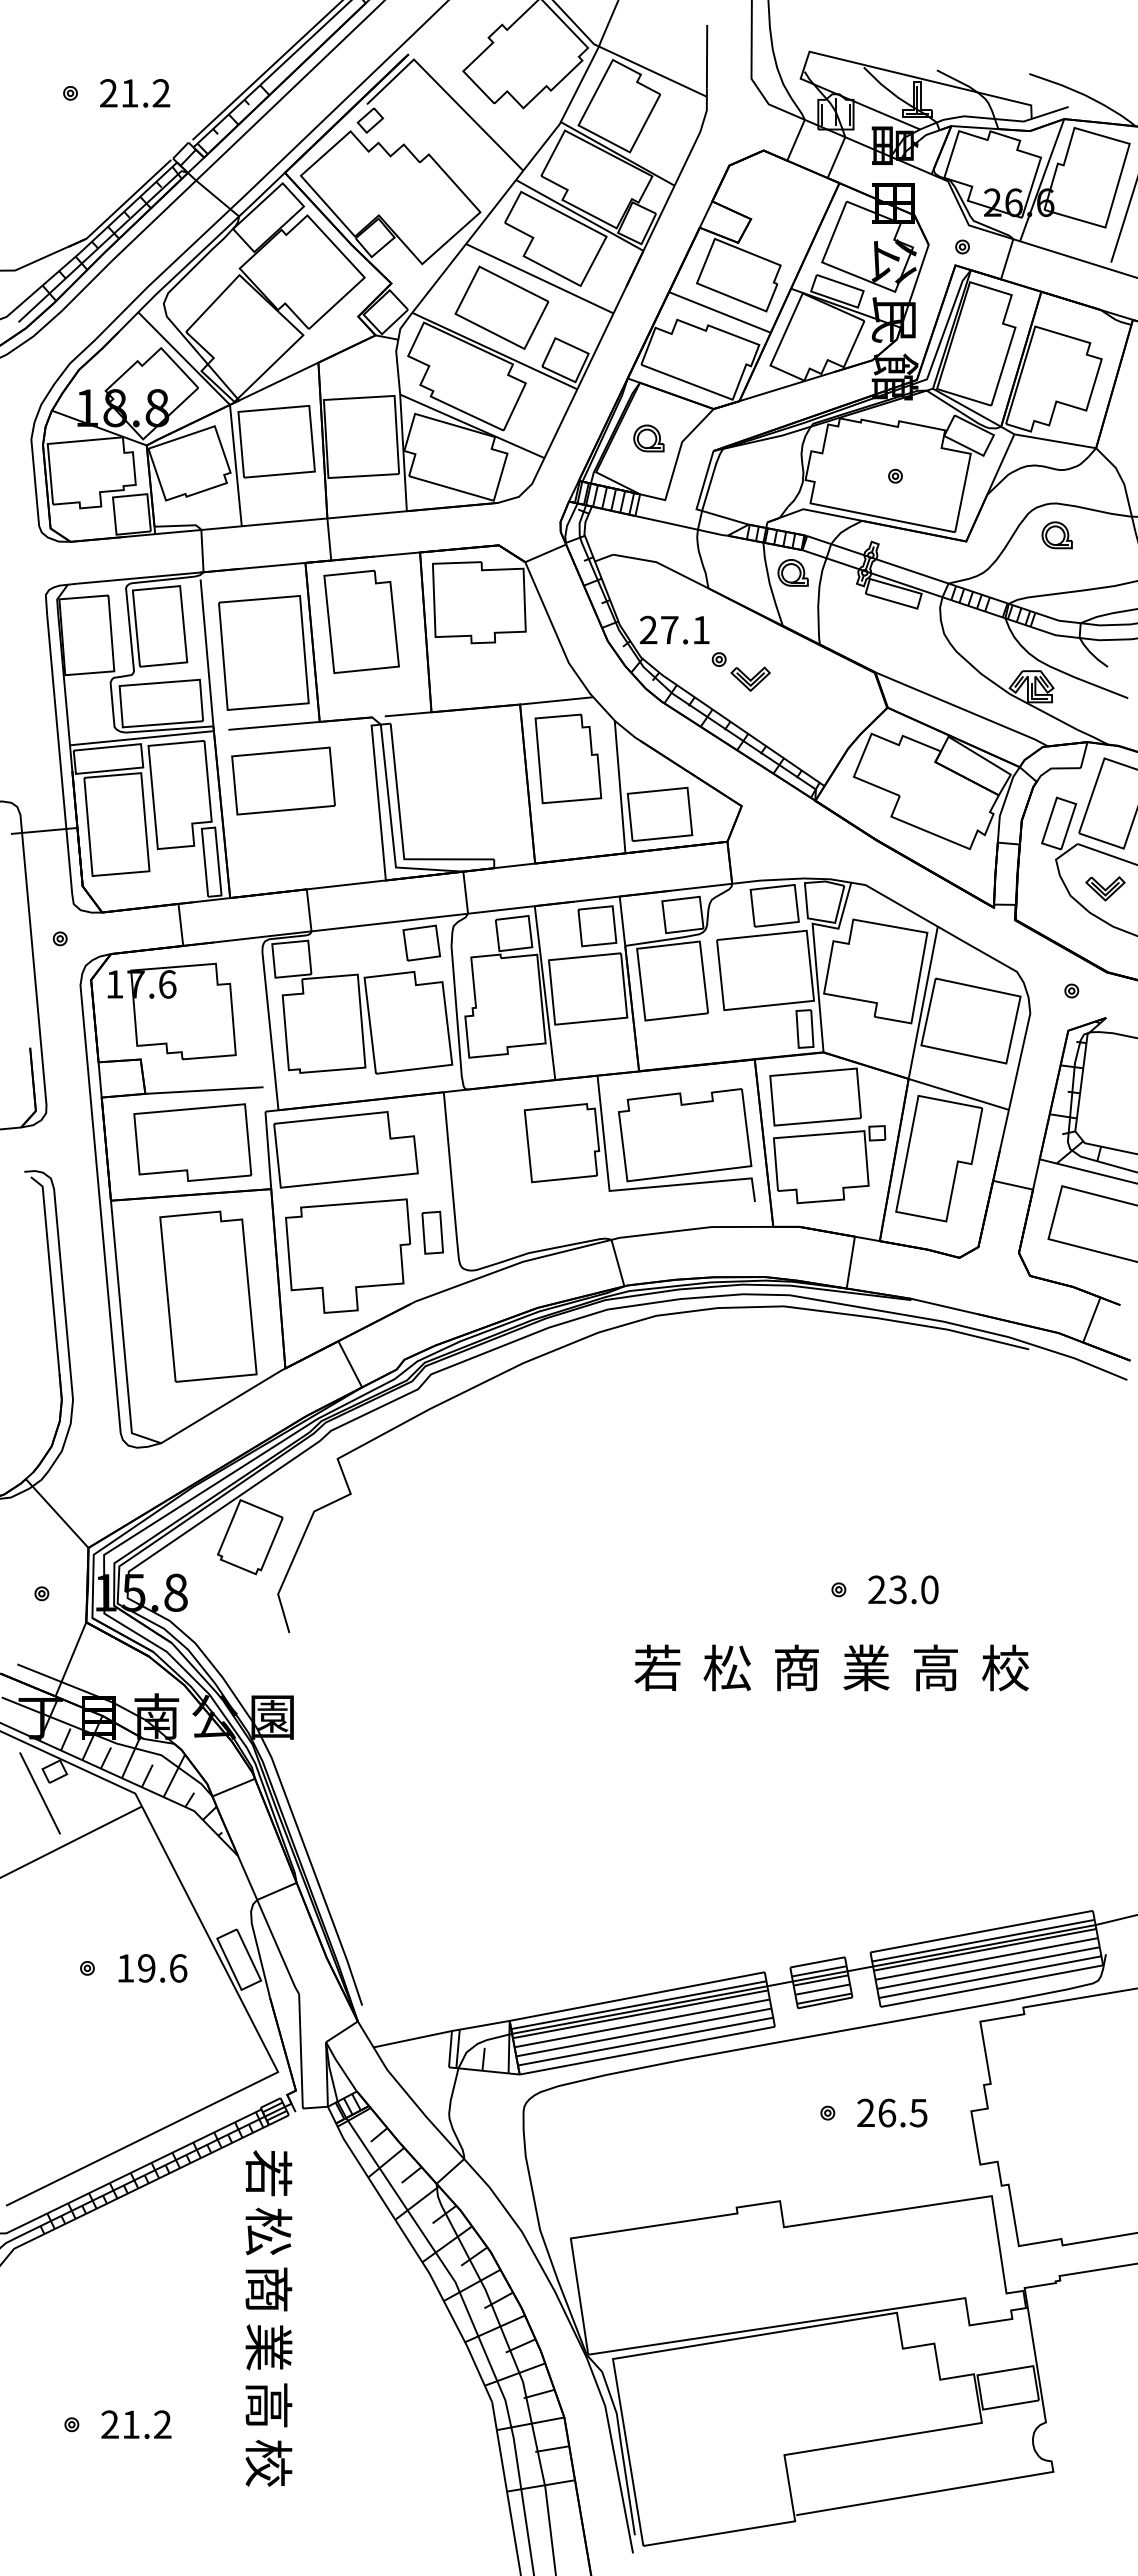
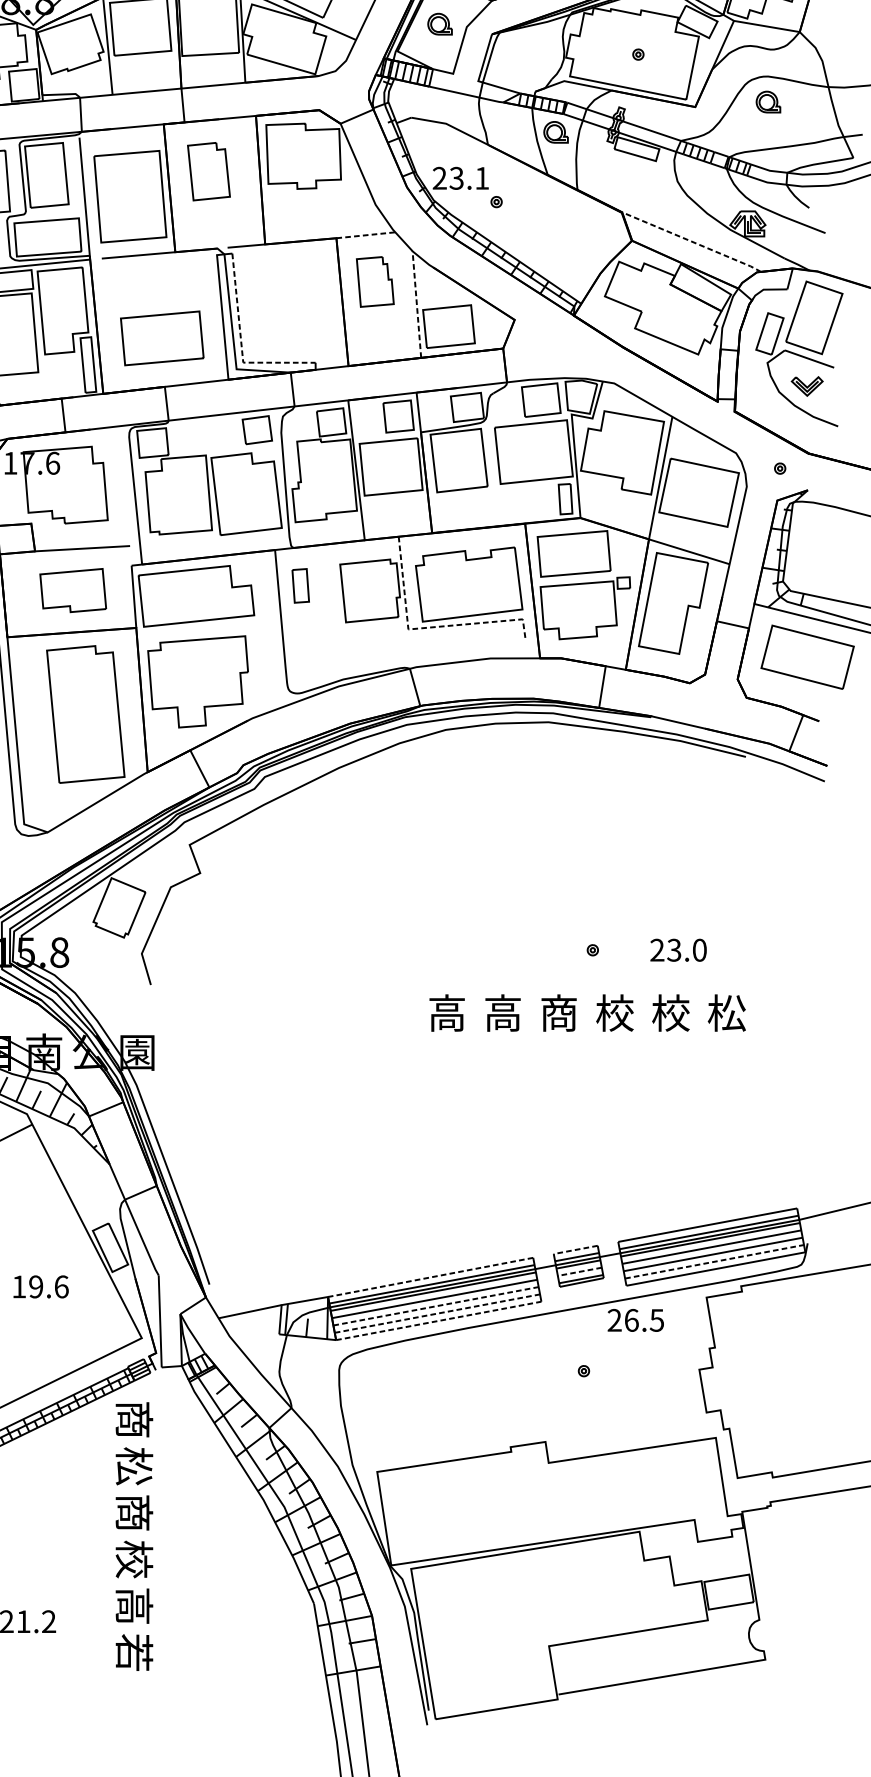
part: (361, 621) -> (208, 171), size x0.7
text: (669, 629) -> (456, 177), 27.1 -> 23.1
part: (750, 678) -> (521, 217), removed
line: (556, 700) -> (365, 234), solid -> dashed
line: (962, 709) -> (692, 242), solid -> dashed
part: (568, 758) -> (375, 281), size x0.7
part: (283, 780) -> (162, 337), moved
line: (620, 787) -> (417, 304), solid -> dashed
line: (401, 836) -> (241, 344), solid -> dashed
part: (192, 1142) -> (72, 590), size x0.7
line: (635, 1188) -> (429, 627), solid -> dashed
part: (432, 1232) -> (300, 585), moved
text: (903, 1589) -> (678, 949), moved
text: (657, 1667) -> (446, 1012), 若 -> 高
text: (726, 1667) -> (502, 1012), 松 -> 高
text: (866, 1667) -> (615, 1012), 業 -> 校
text: (935, 1667) -> (670, 1012), 高 -> 校
text: (1005, 1667) -> (726, 1012), 校 -> 松
line: (817, 1962) -> (575, 1250), solid -> dashed
text: (152, 1968) -> (40, 1286), moved
line: (990, 1977) -> (714, 1262), solid -> dashed
line: (822, 1989) -> (579, 1271), solid -> dashed
line: (637, 1996) -> (430, 1277), solid -> dashed
line: (643, 2032) -> (435, 1306), solid -> dashed
line: (645, 2041) -> (437, 1313), solid -> dashed
line: (647, 2050) -> (438, 1320), solid -> dashed
text: (892, 2112) -> (635, 1319), moved
text: (268, 2173) -> (134, 1419), 若 -> 商
text: (268, 2346) -> (134, 1558), 業 -> 校
text: (268, 2462) -> (134, 1652), 校 -> 若

